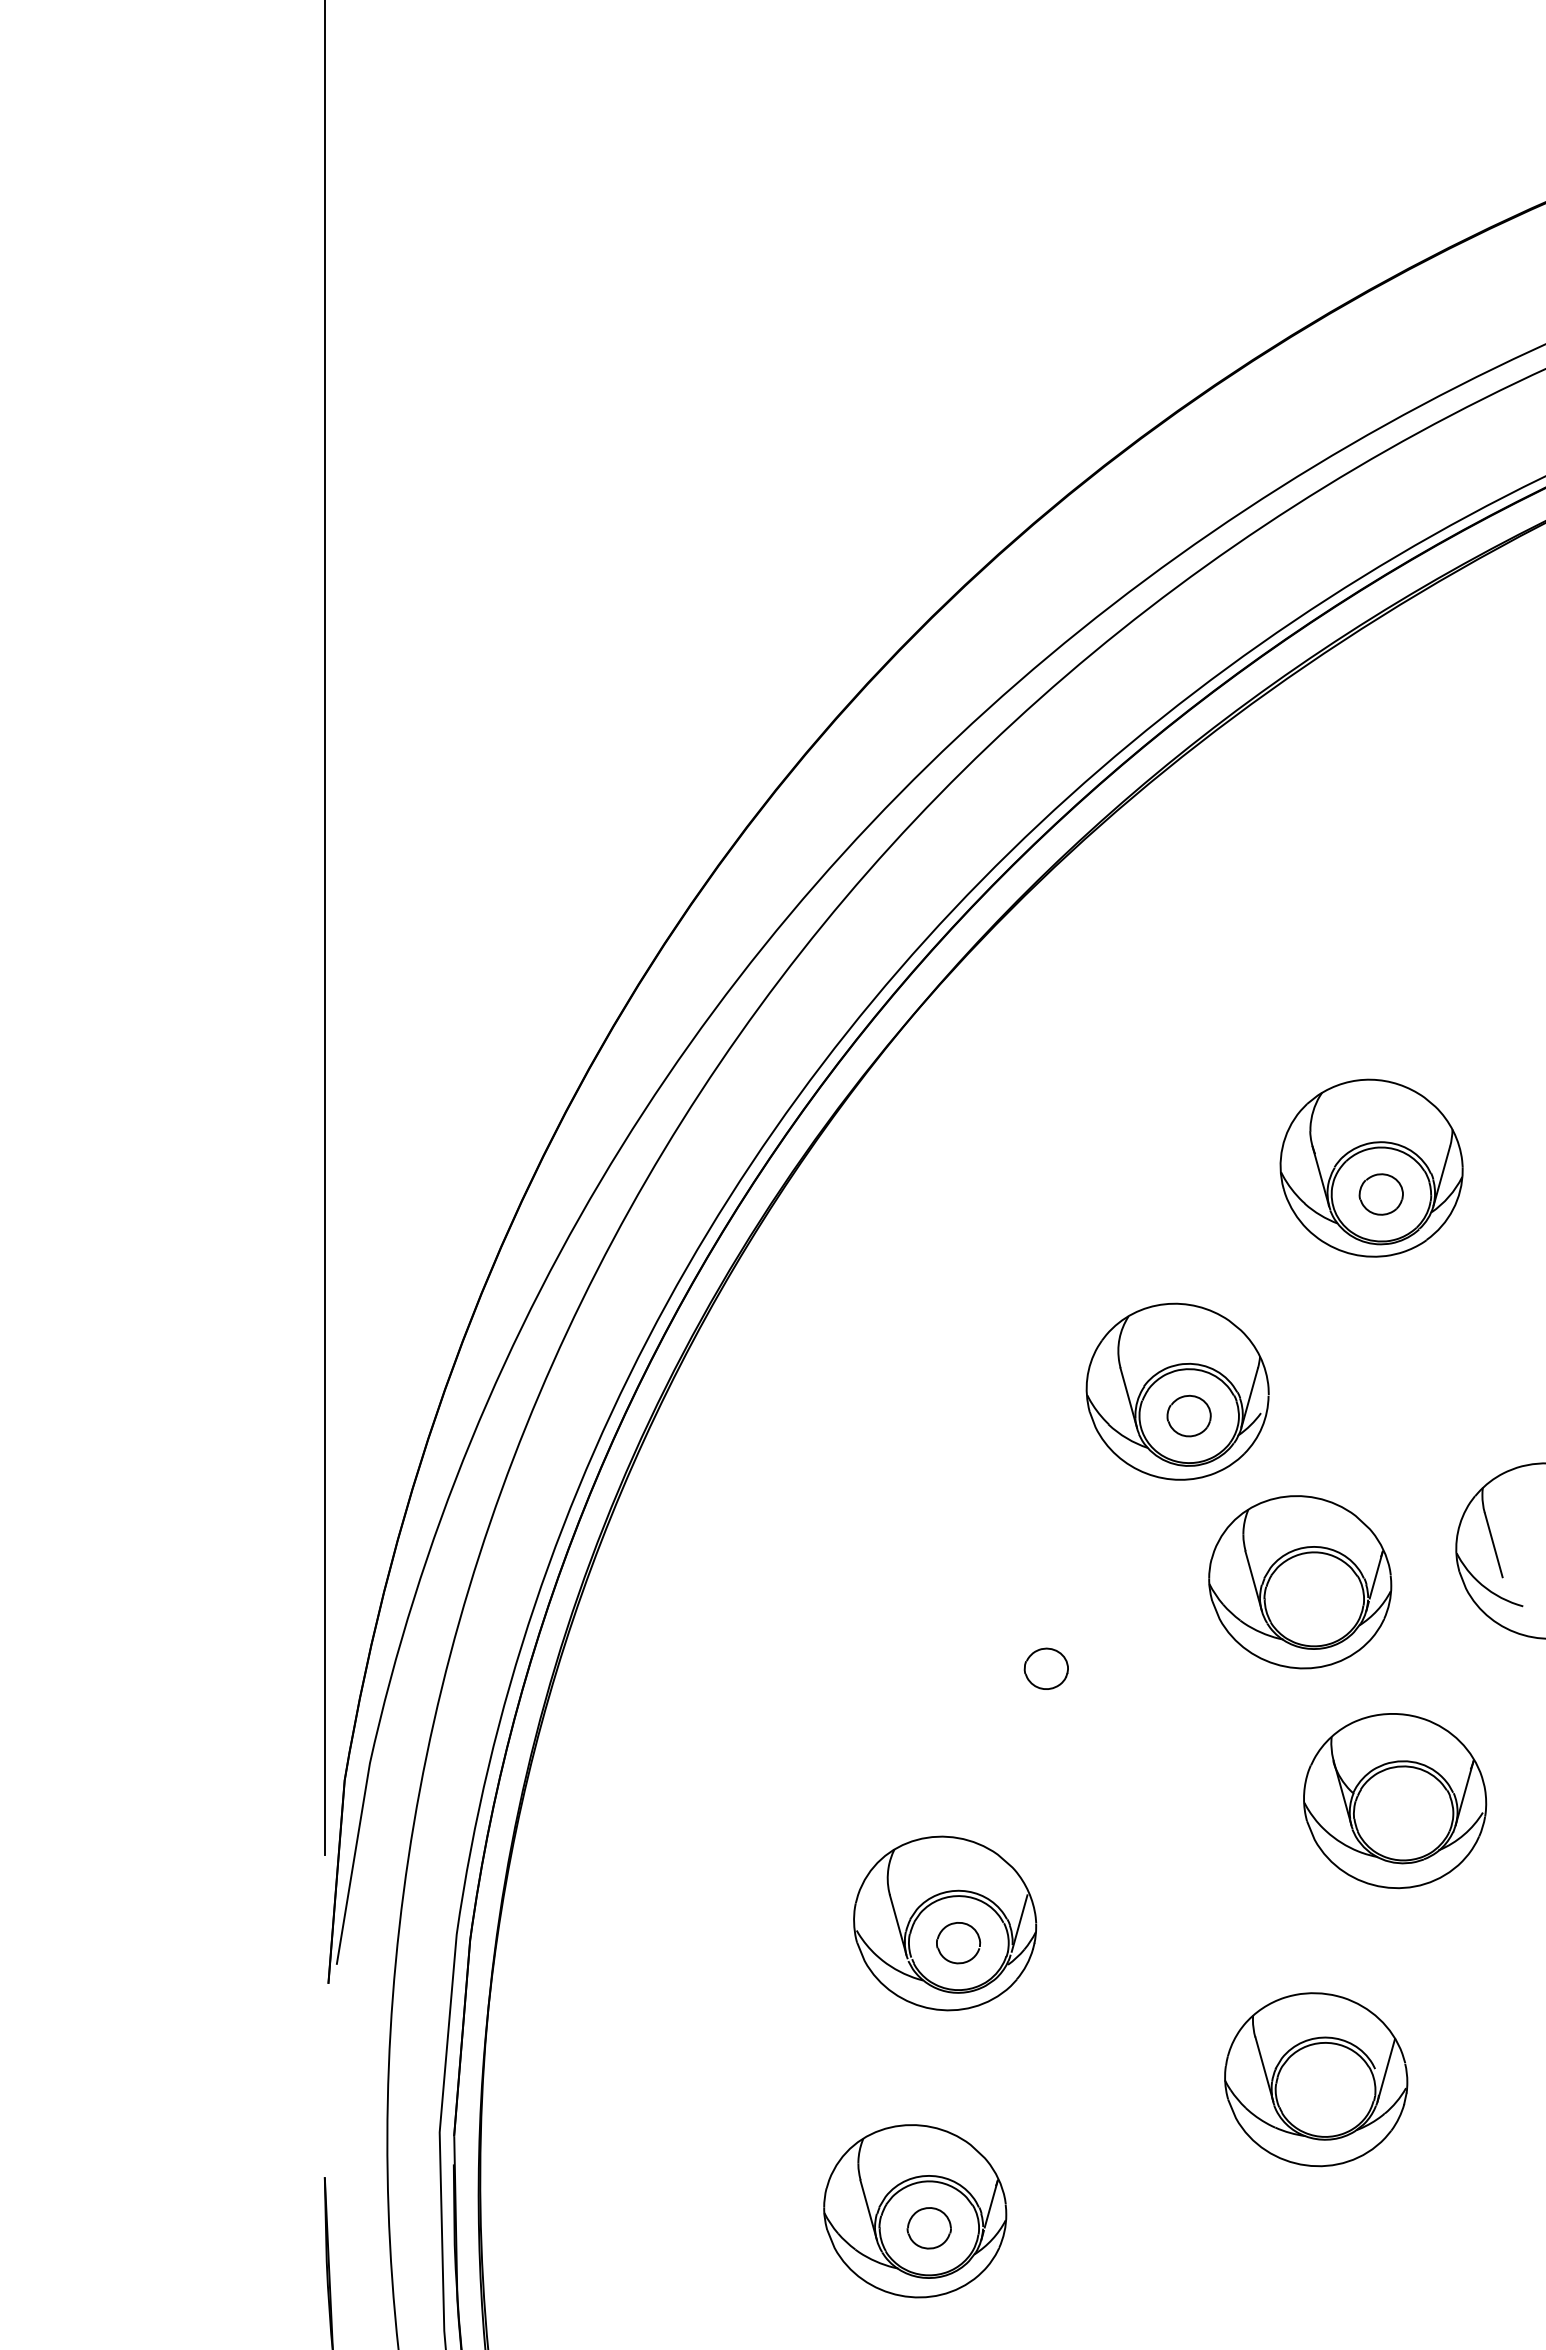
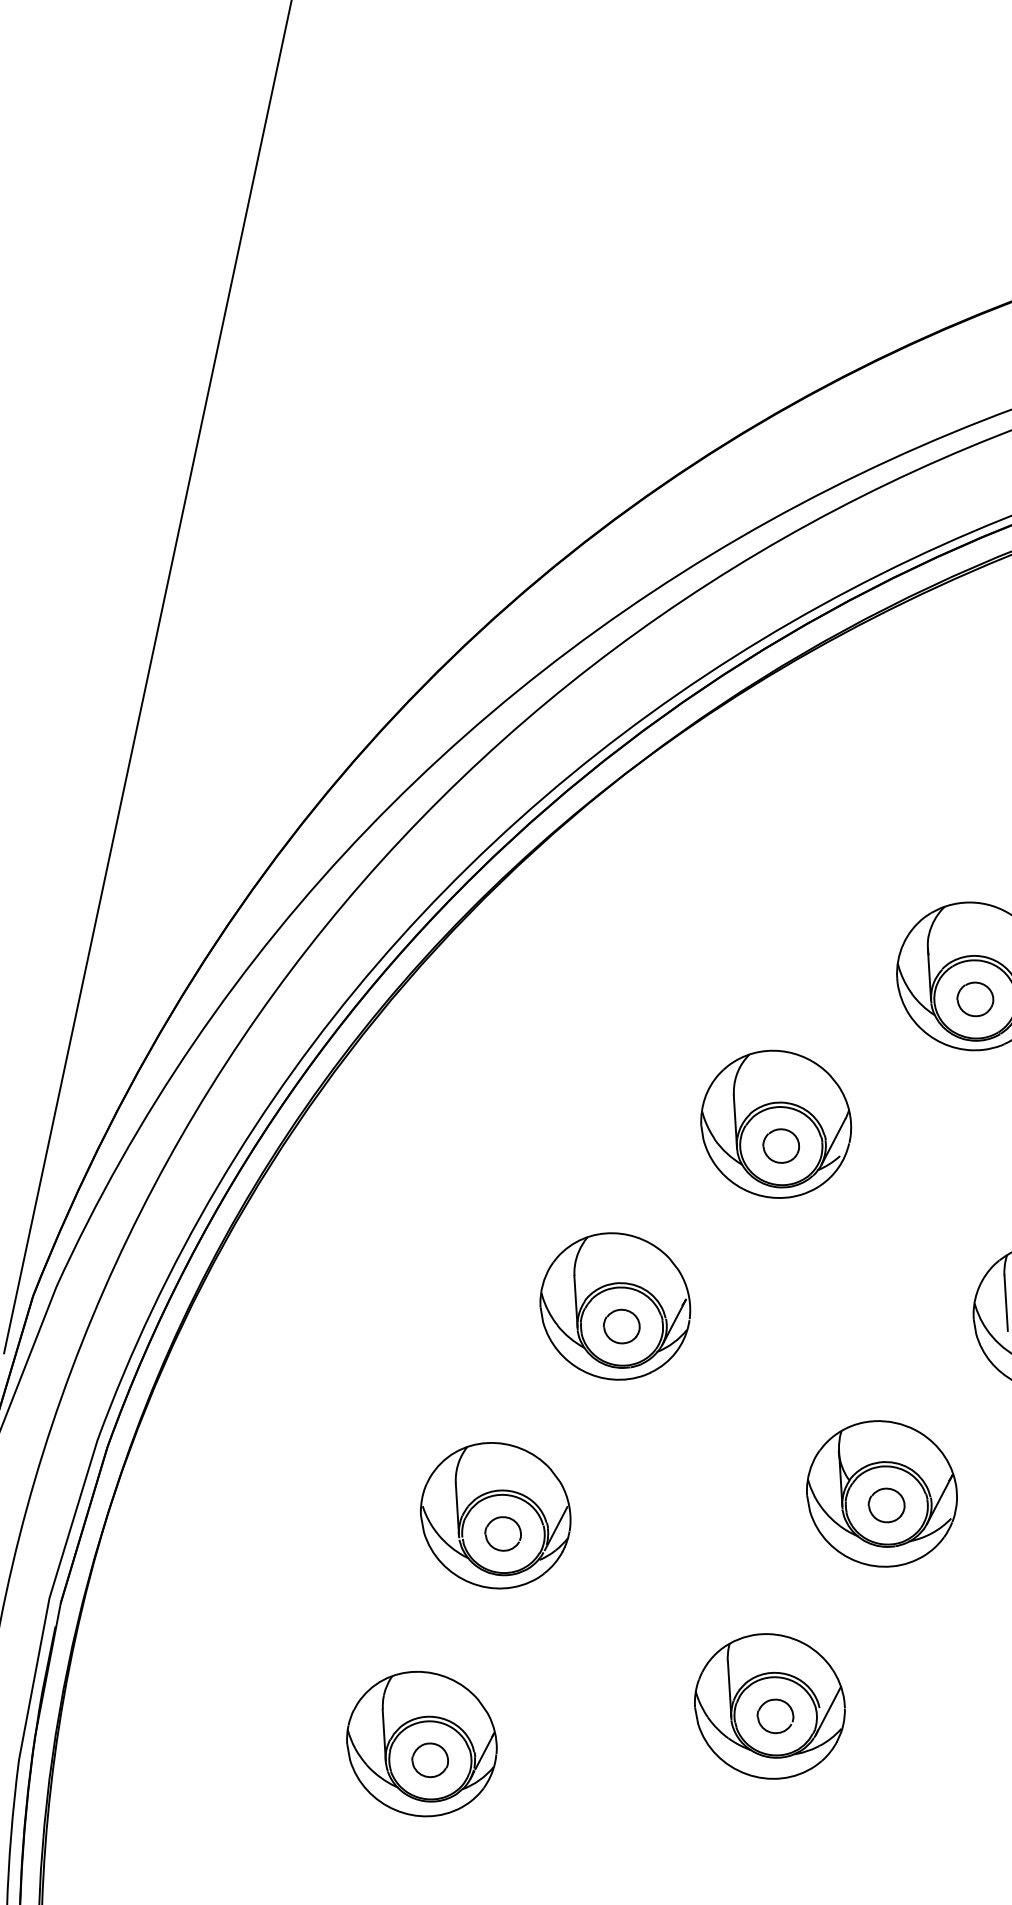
part: (1300, 1582) -> (842, 1300), removed
part: (1033, 1646) -> (615, 1306), added
part: (1403, 1813) -> (886, 1505), added
part: (1321, 2071) -> (775, 1700), added

